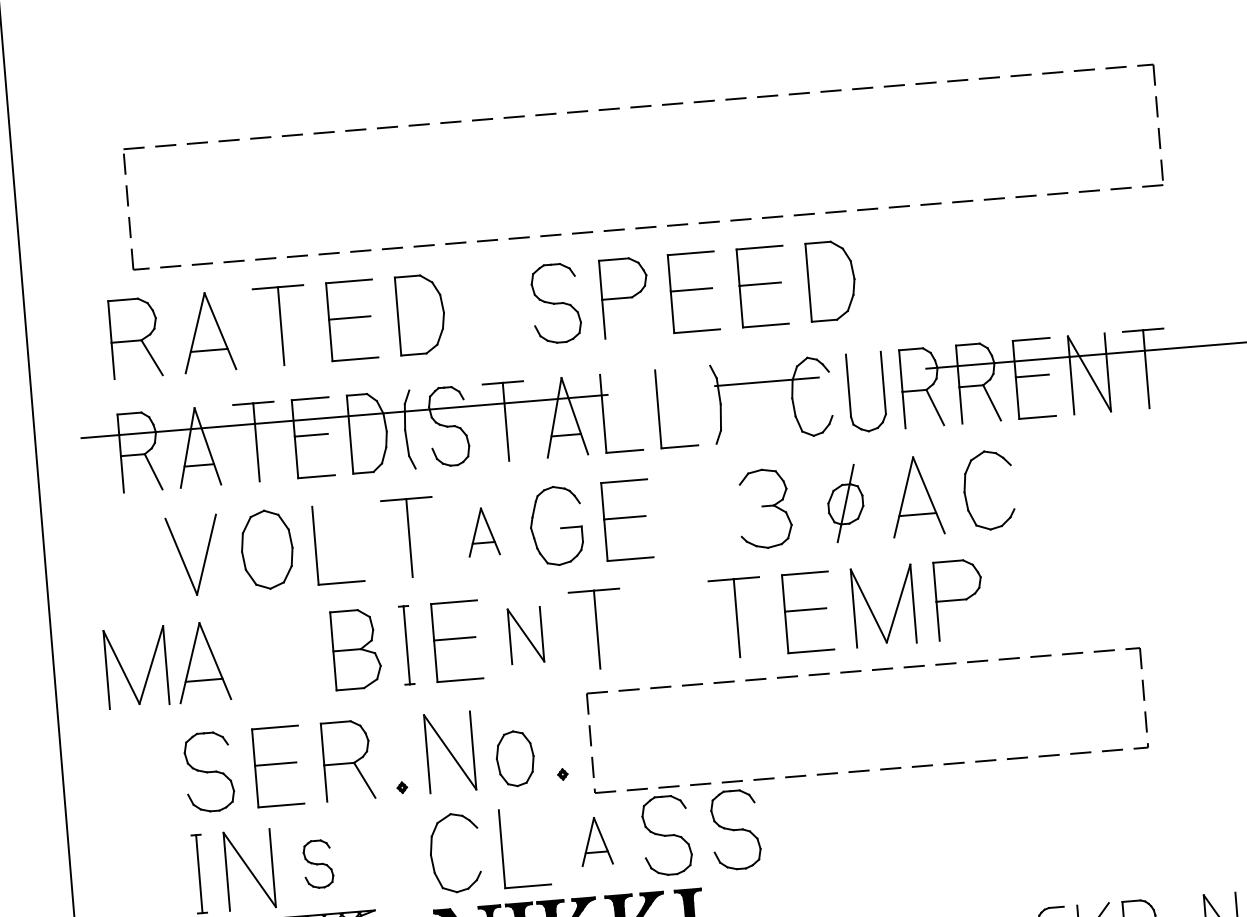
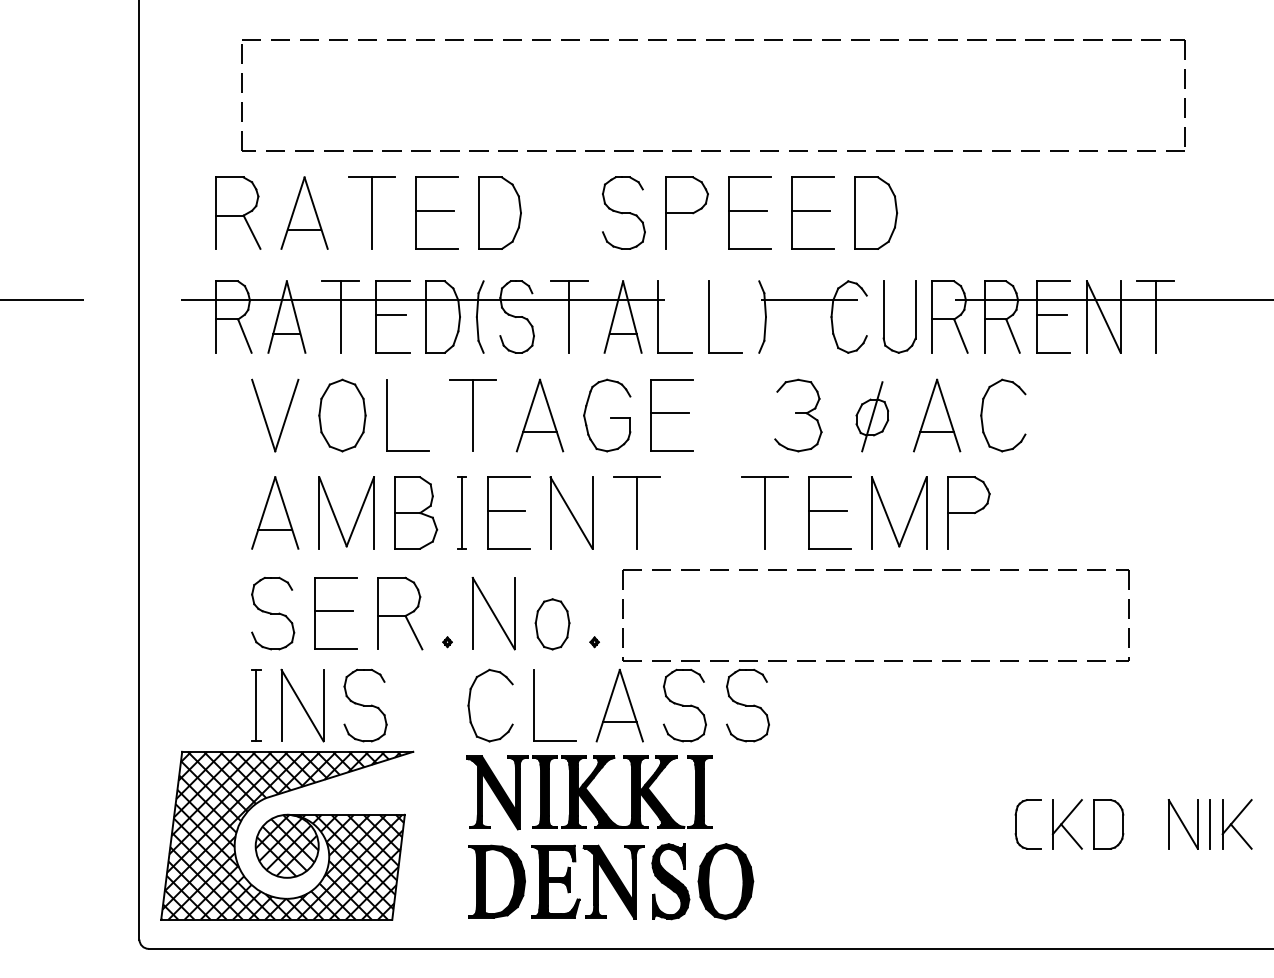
part: (482, 531) -> (539, 415), size x1.67
part: (525, 634) -> (571, 512), size x1.43
part: (124, 670) -> (335, 514), moved
part: (595, 841) -> (619, 705), size x1.67
part: (318, 864) -> (365, 705), size x1.67

